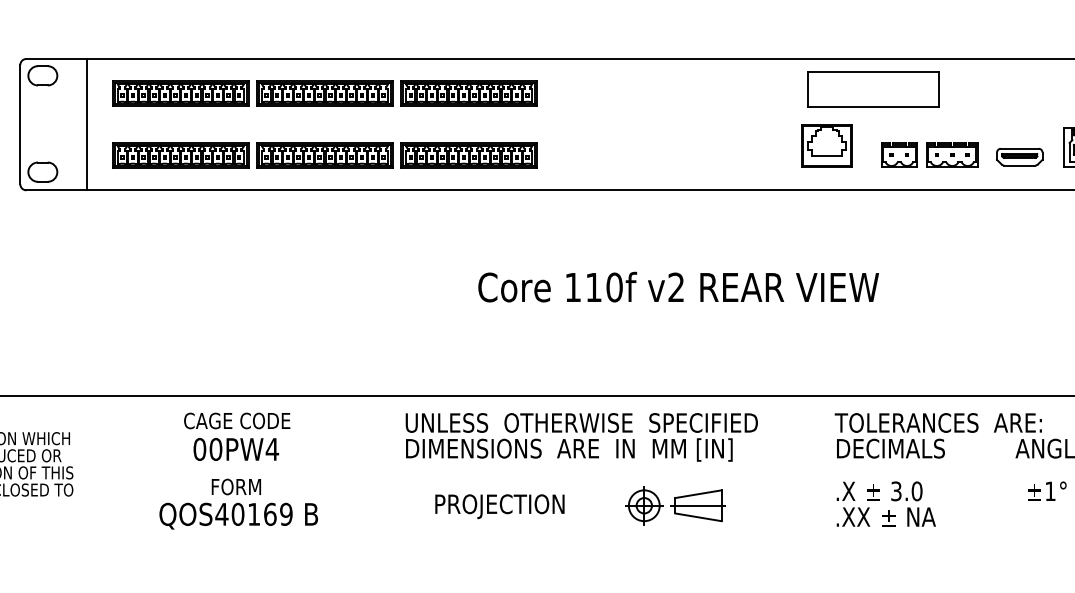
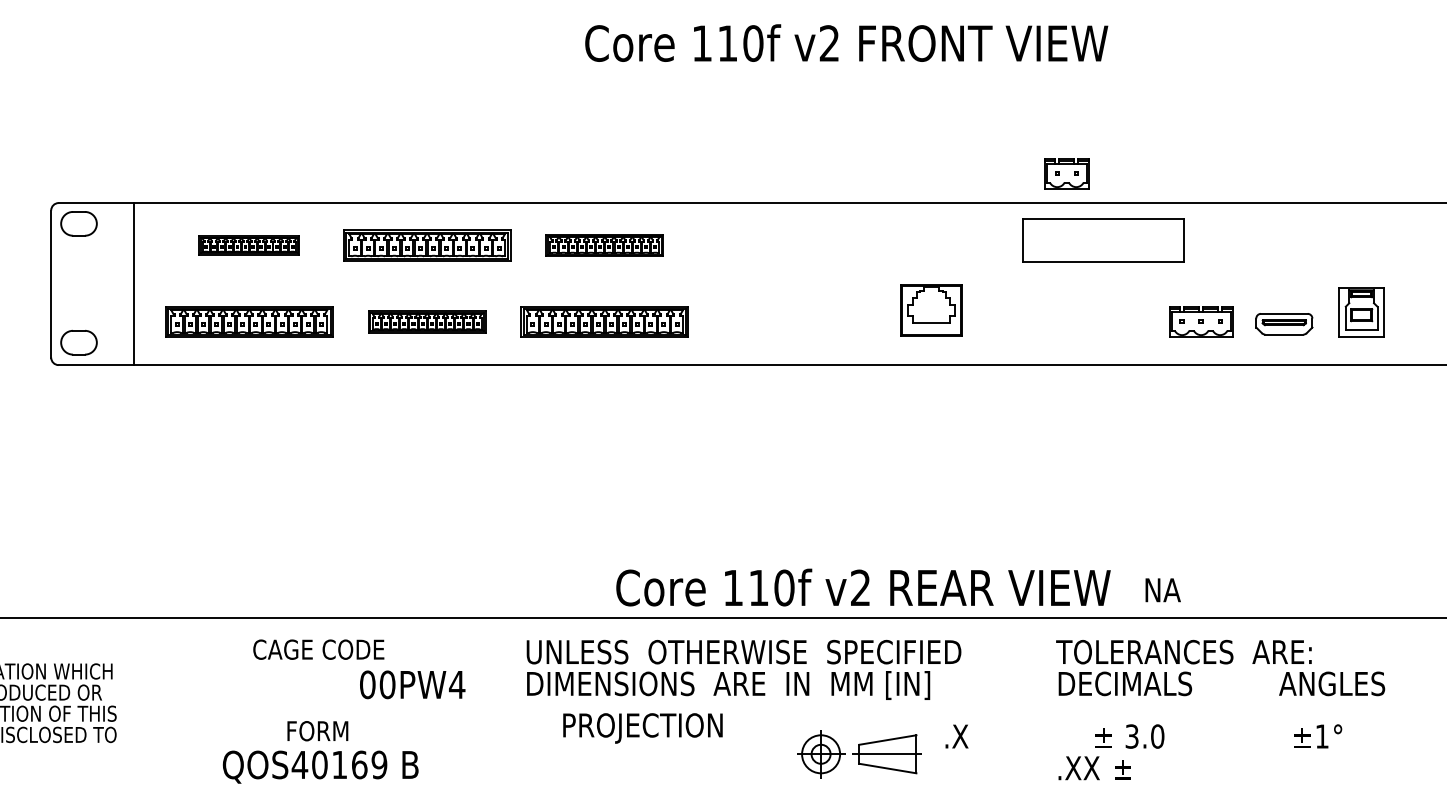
part: (181, 93) -> (249, 245), size x0.6
part: (468, 93) -> (604, 245), size x0.7
part: (827, 146) -> (931, 310), moved
part: (325, 154) -> (427, 321), size x0.7
part: (899, 154) -> (1066, 173), moved
text: (678, 287) -> (863, 587), moved
text: (236, 449) -> (412, 684), moved
text: (845, 491) -> (956, 736), moved
text: (499, 506) -> (642, 728), moved
text: (921, 517) -> (1162, 590), moved

